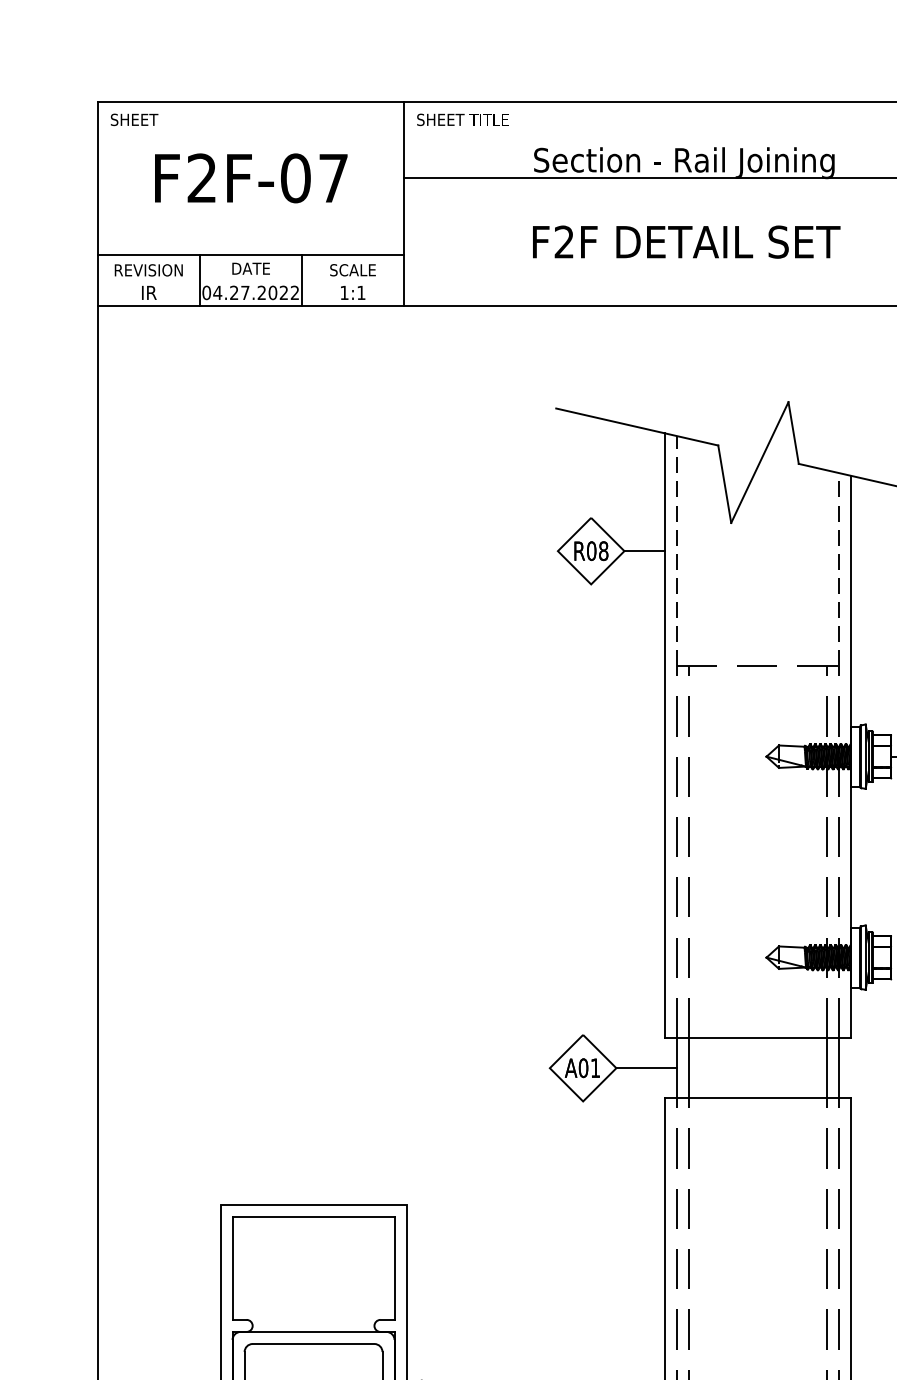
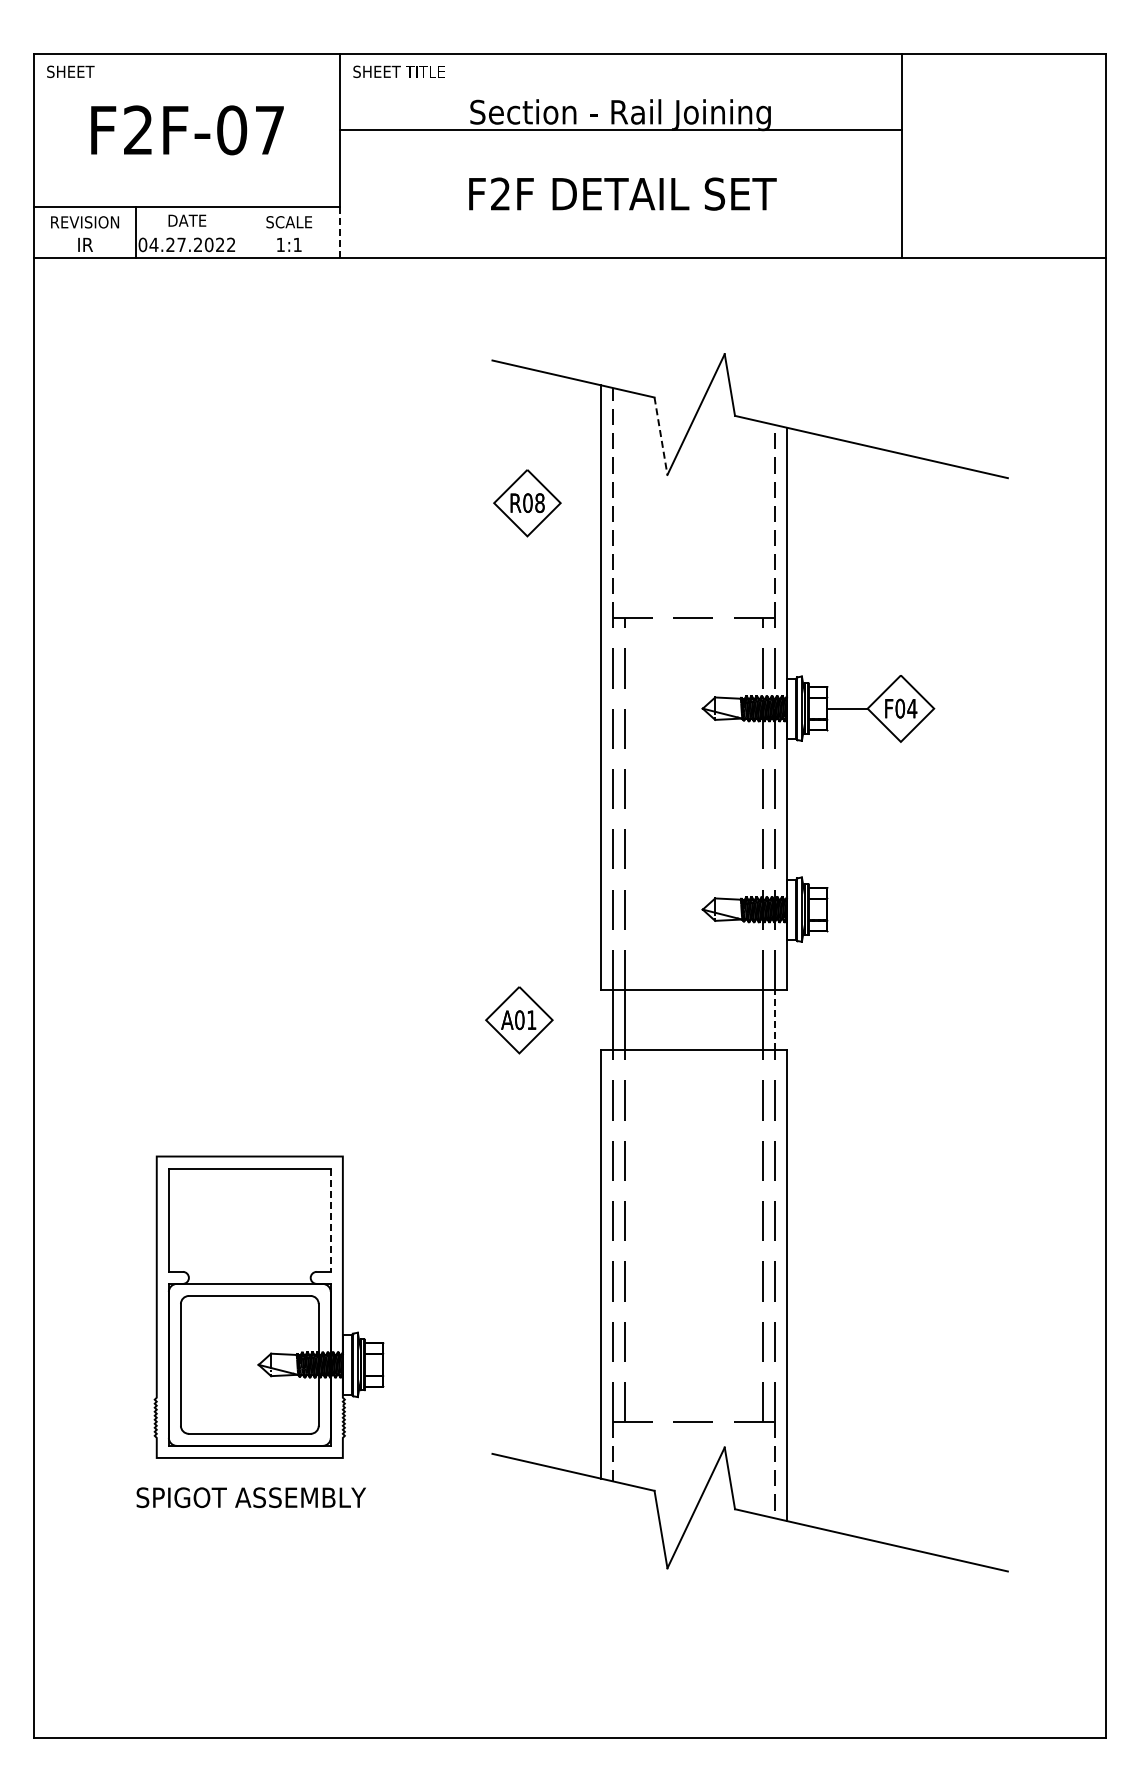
line: (302, 279) -> (238, 231), removed
line: (404, 280) -> (340, 232), solid -> dashed
line: (725, 484) -> (661, 436), solid -> dashed
line: (644, 551) -> (580, 503), removed
line: (838, 1067) -> (774, 1019), solid -> dashed
line: (646, 1068) -> (582, 1020), removed
line: (394, 1268) -> (330, 1220), solid -> dashed

